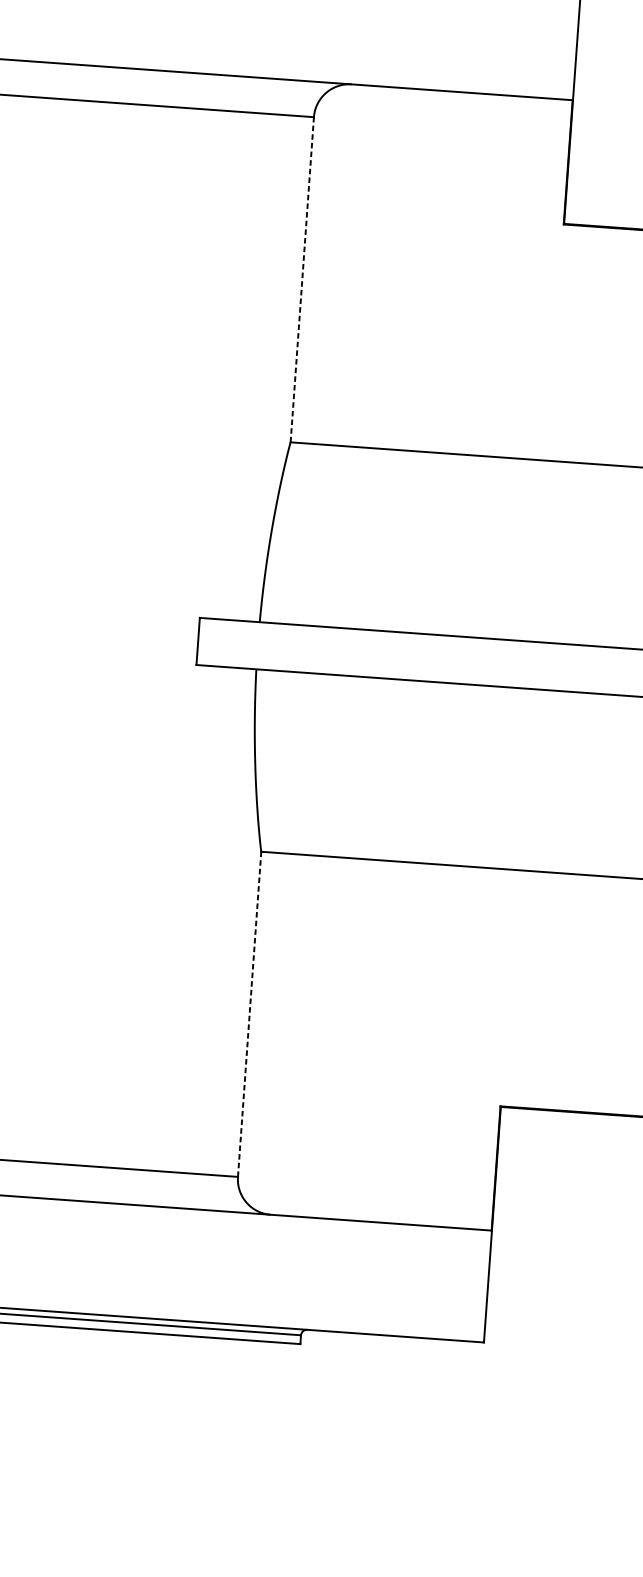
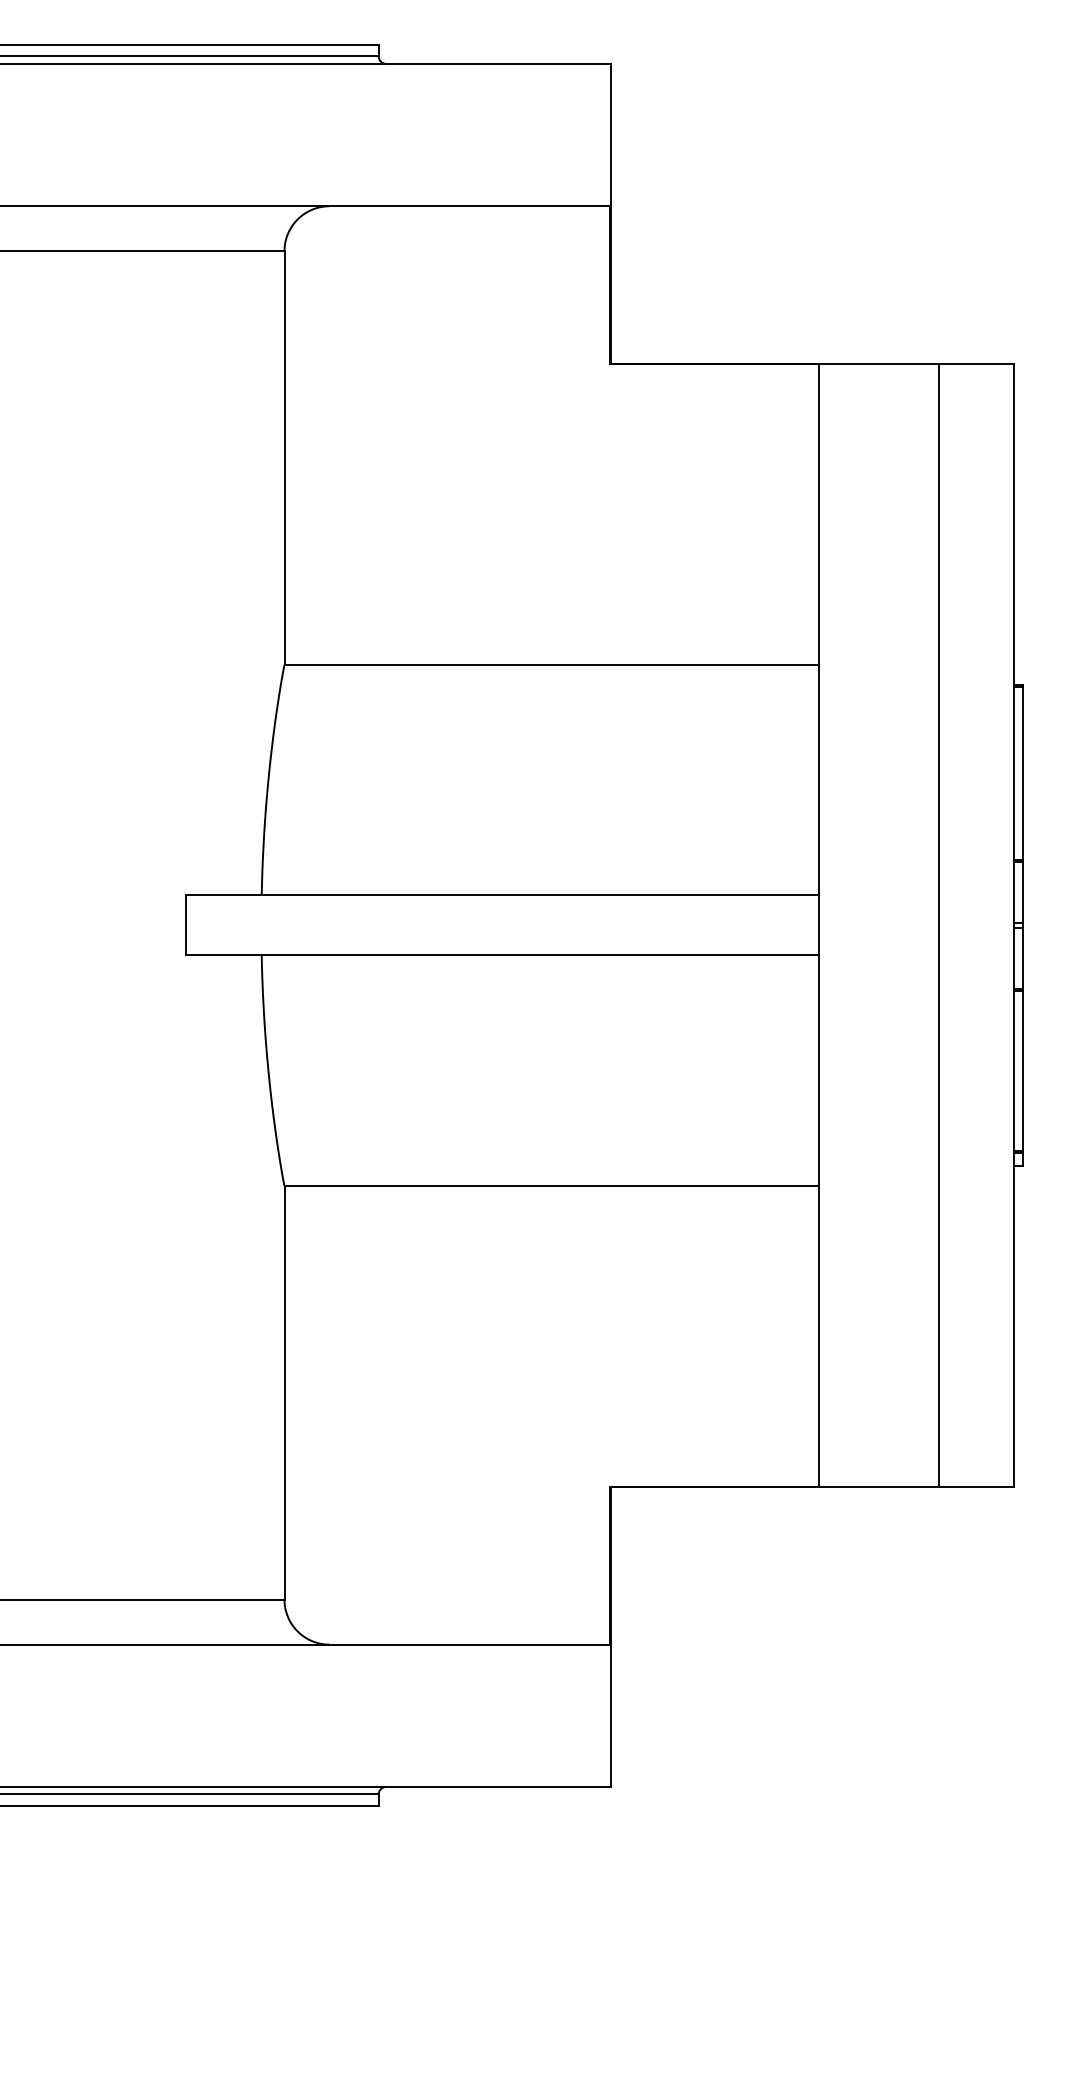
line: (302, 280) -> (284, 458), dashed -> solid
line: (249, 1014) -> (284, 1392), dashed -> solid

